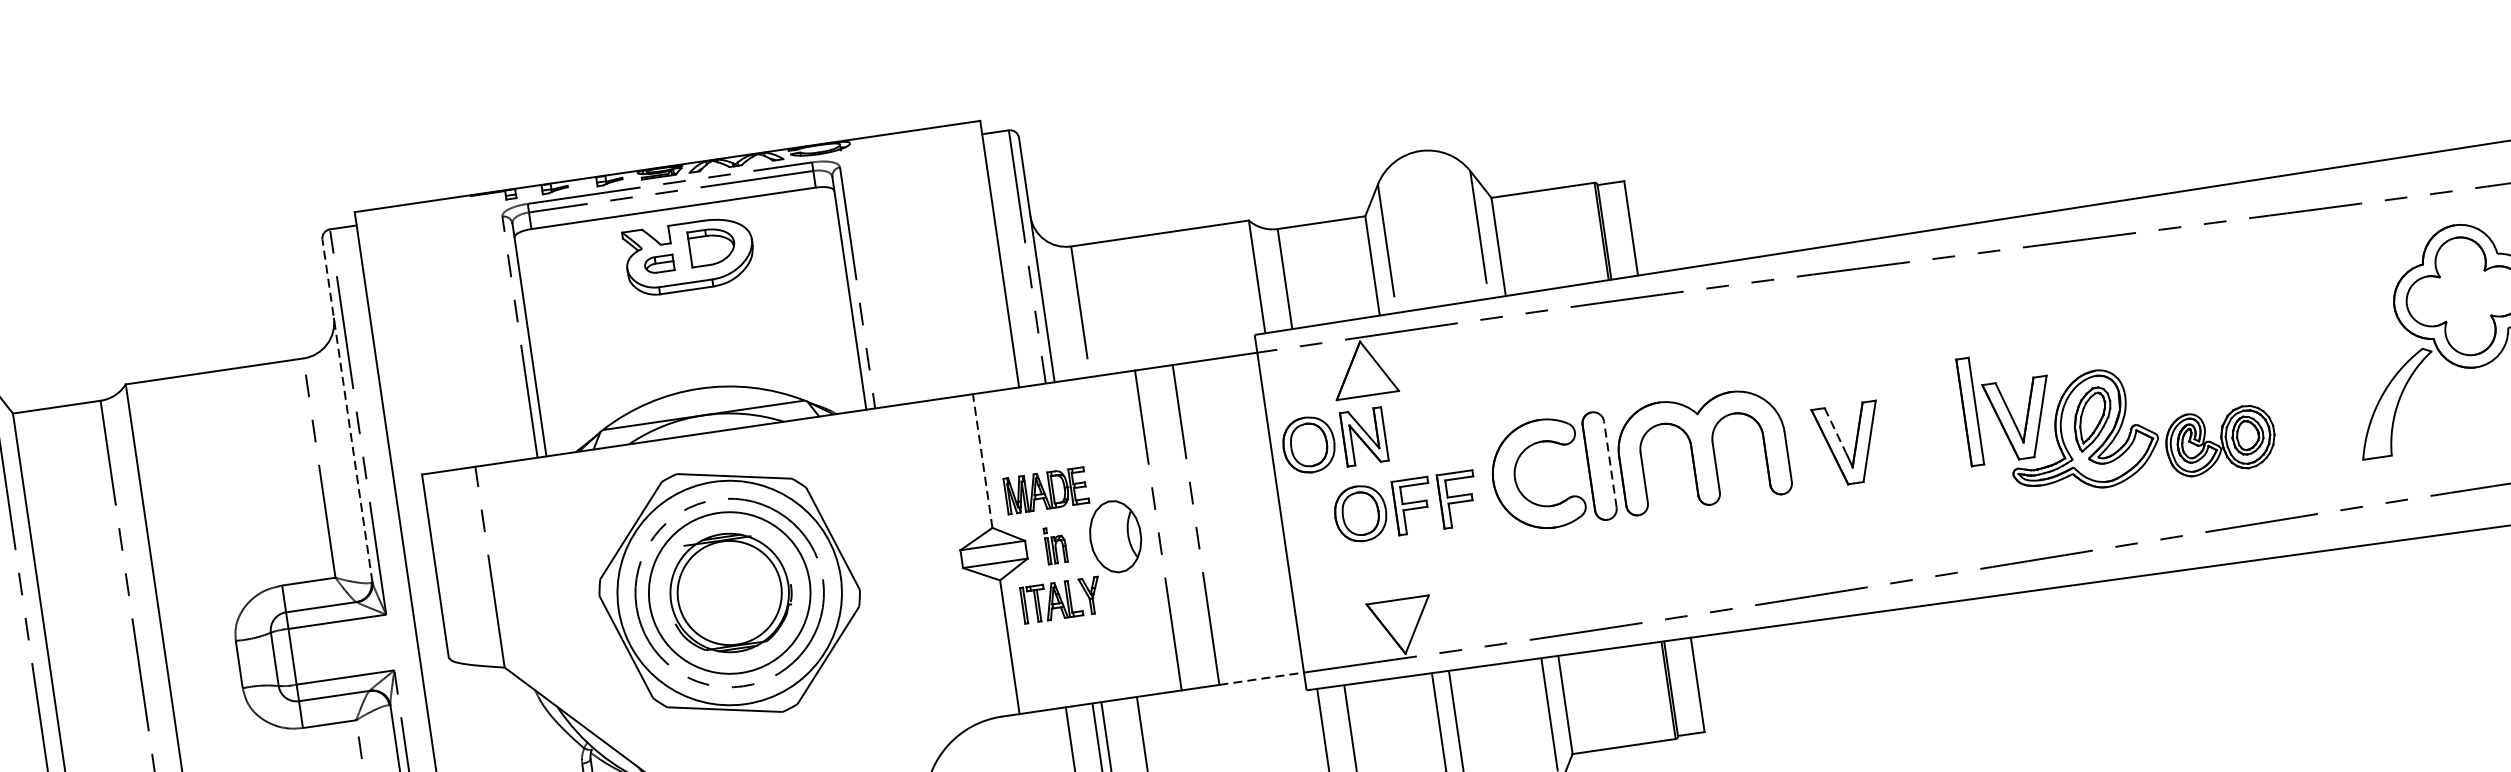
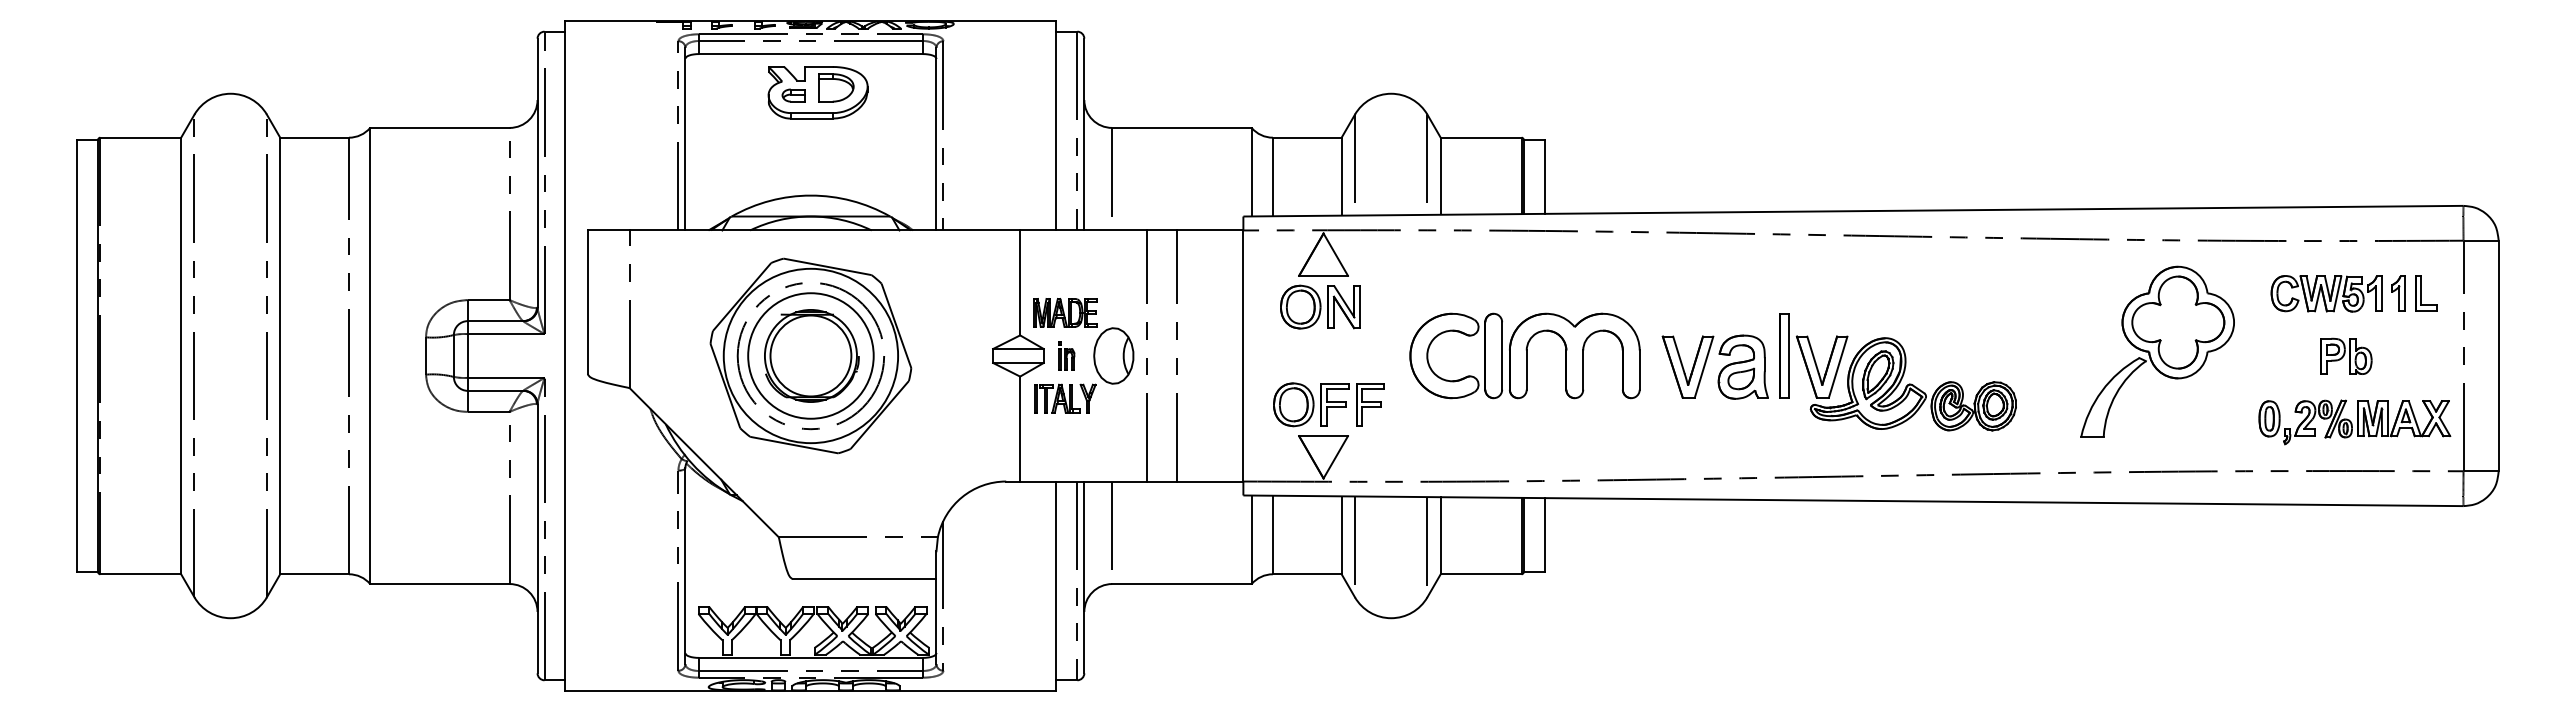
line: (347, 410) -> (537, 172), dashed -> solid
line: (1836, 430) -> (1679, 355), dashed -> solid
part: (1918, 433) -> (1742, 366), added
part: (1334, 440) -> (1320, 306), moved
line: (983, 460) -> (1020, 282), dashed -> solid
line: (1610, 465) -> (1502, 356), dashed -> solid
part: (1404, 506) -> (1328, 404), moved
line: (1262, 678) -> (1210, 481), dashed -> solid

